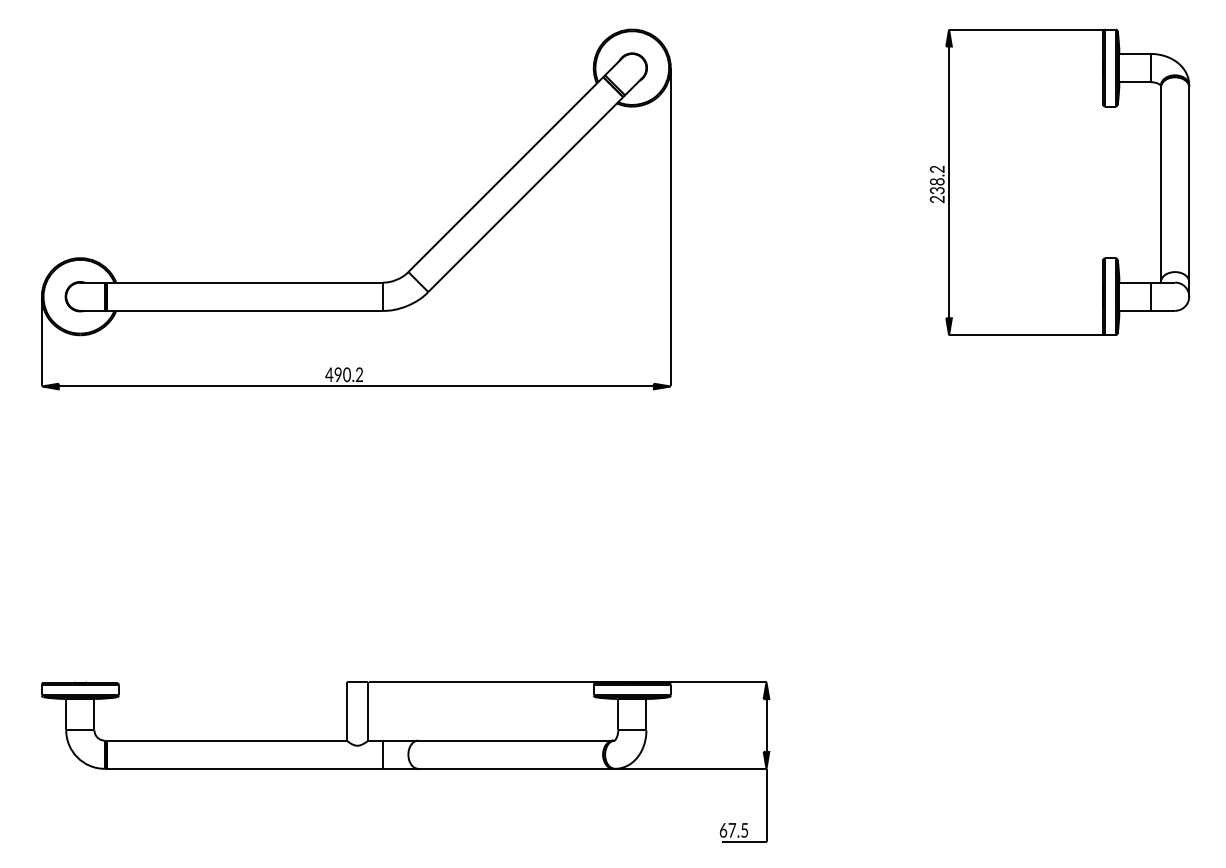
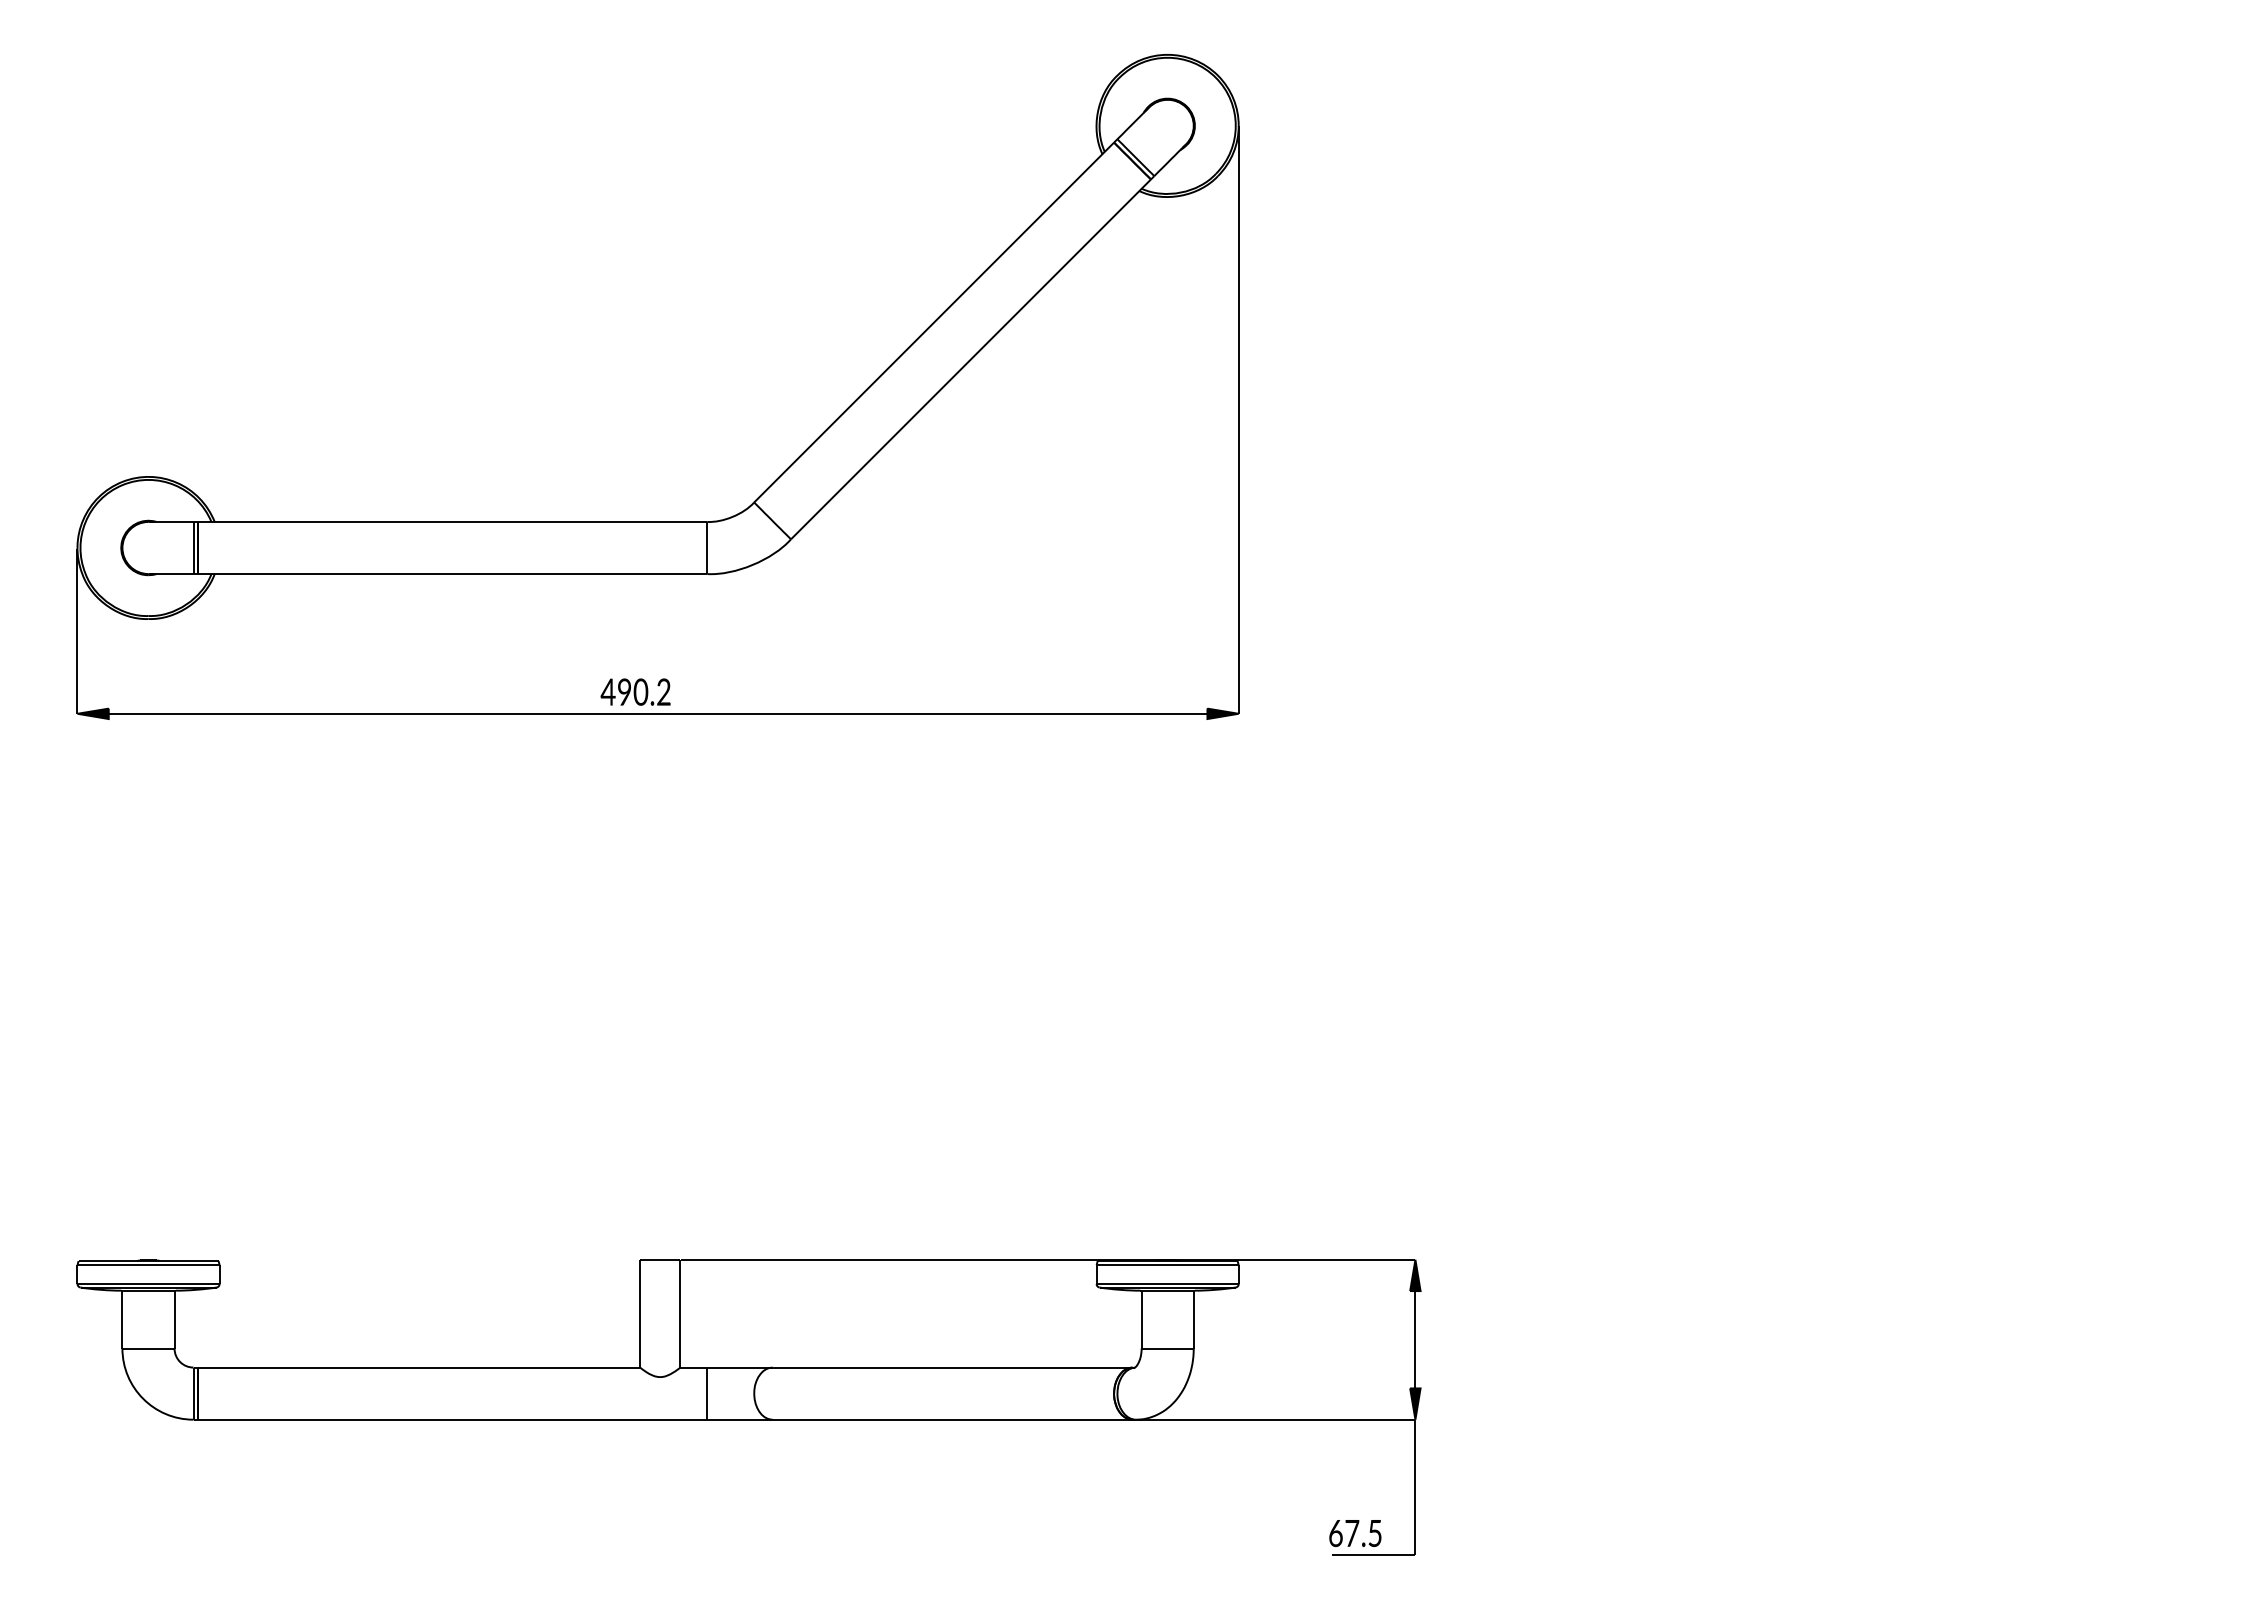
part: (1059, 181) -> (1956, 335), removed

